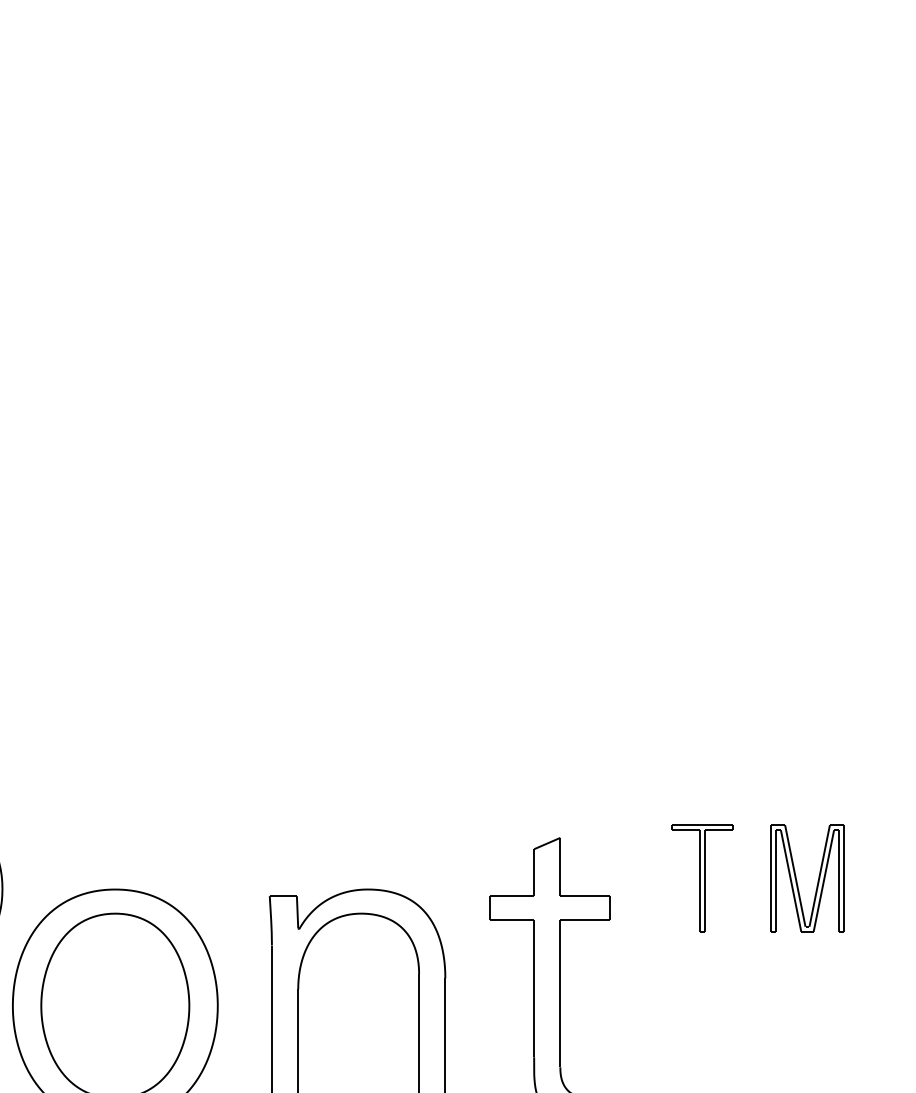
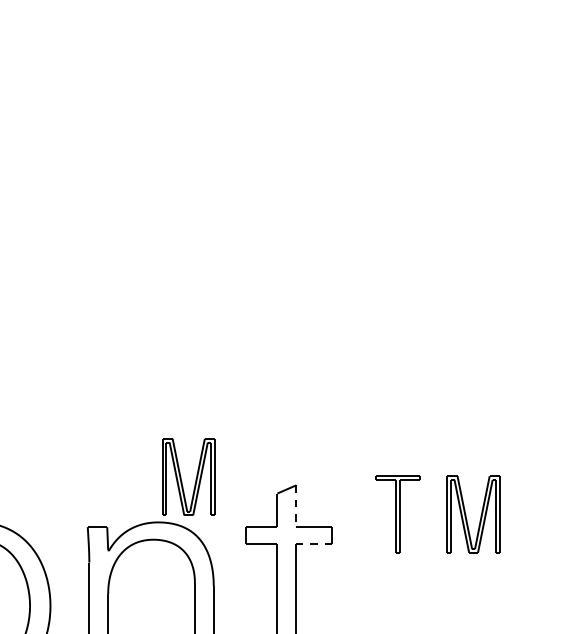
part: (400, 828) -> (181, 478), added
line: (560, 867) -> (296, 506), solid -> dashed
line: (585, 920) -> (314, 544), solid -> dashed

